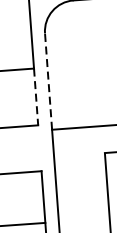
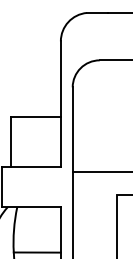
line: (48, 81) -> (72, 129), dashed -> solid
line: (35, 97) -> (60, 142), dashed -> solid

